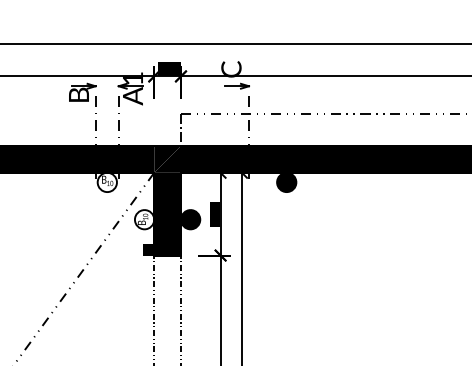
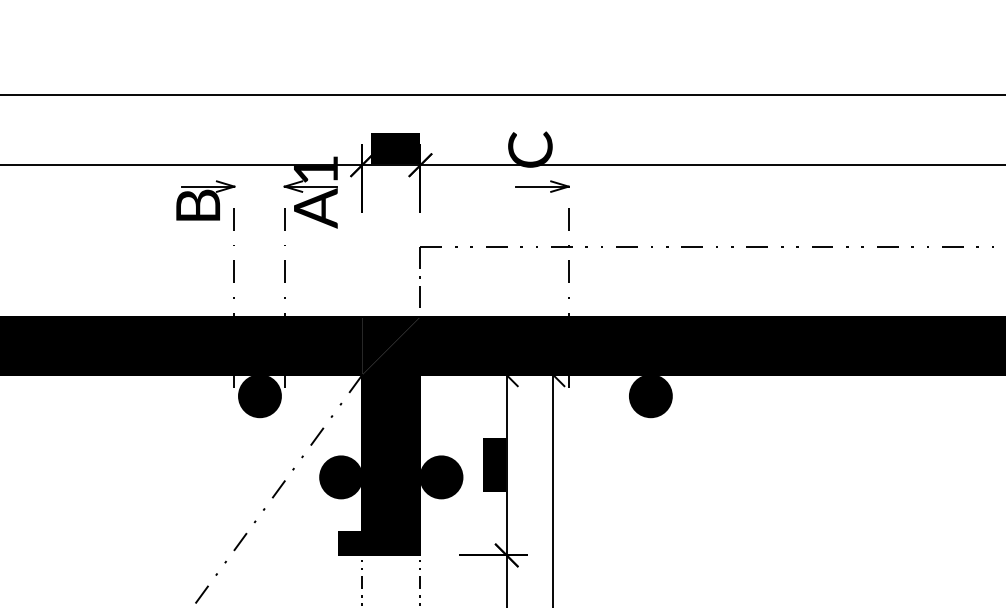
fill: (106, 182) -> (258, 396), added
fill: (144, 219) -> (340, 476), added

